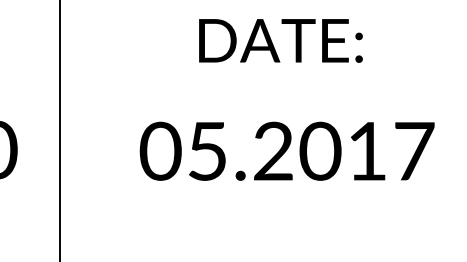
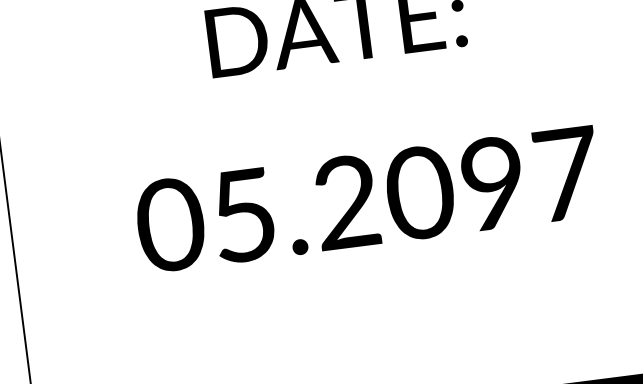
text: (366, 150) -> (491, 182), 05.2017 -> 05.2097

